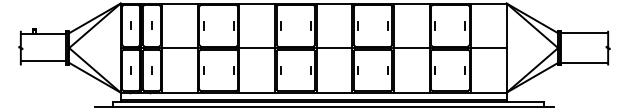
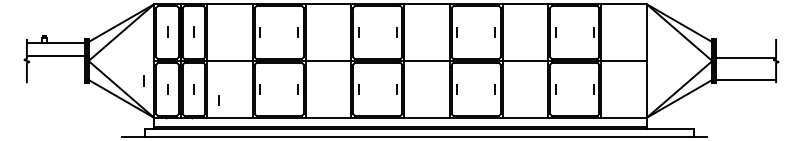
line: (584, 33) -> (746, 58), moved
line: (43, 60) -> (55, 55), moved
line: (112, 63) -> (143, 80), added
line: (171, 79) -> (218, 100), added

